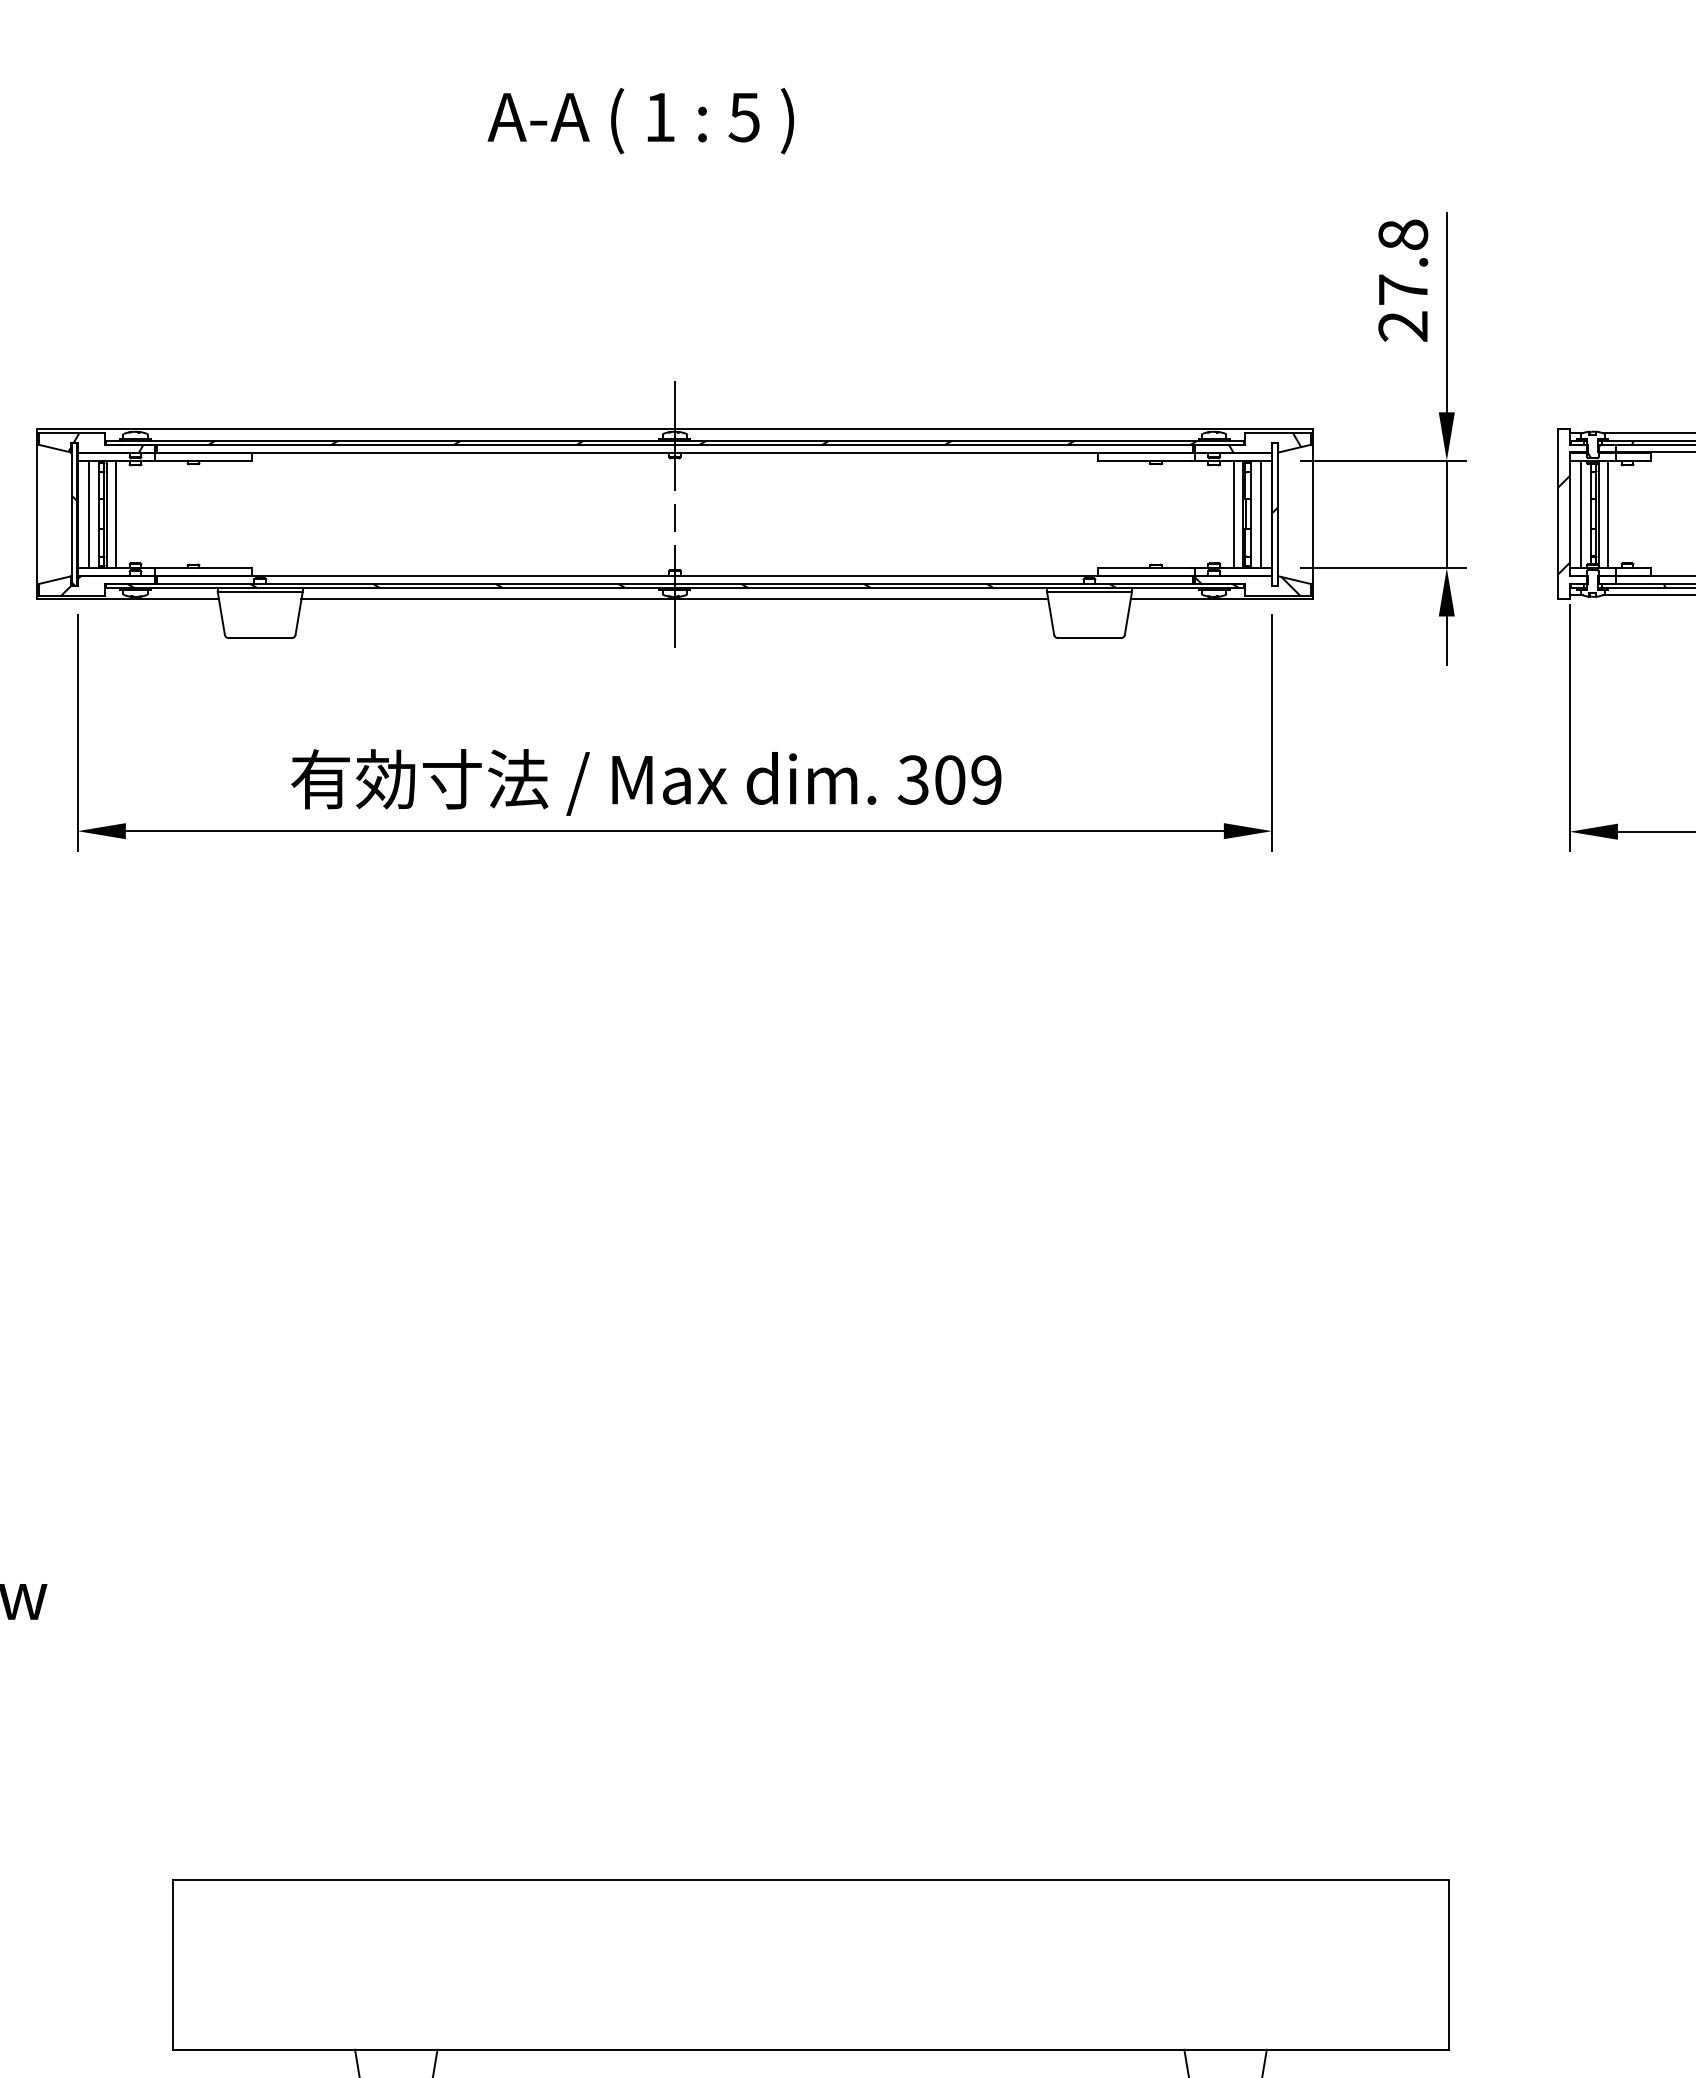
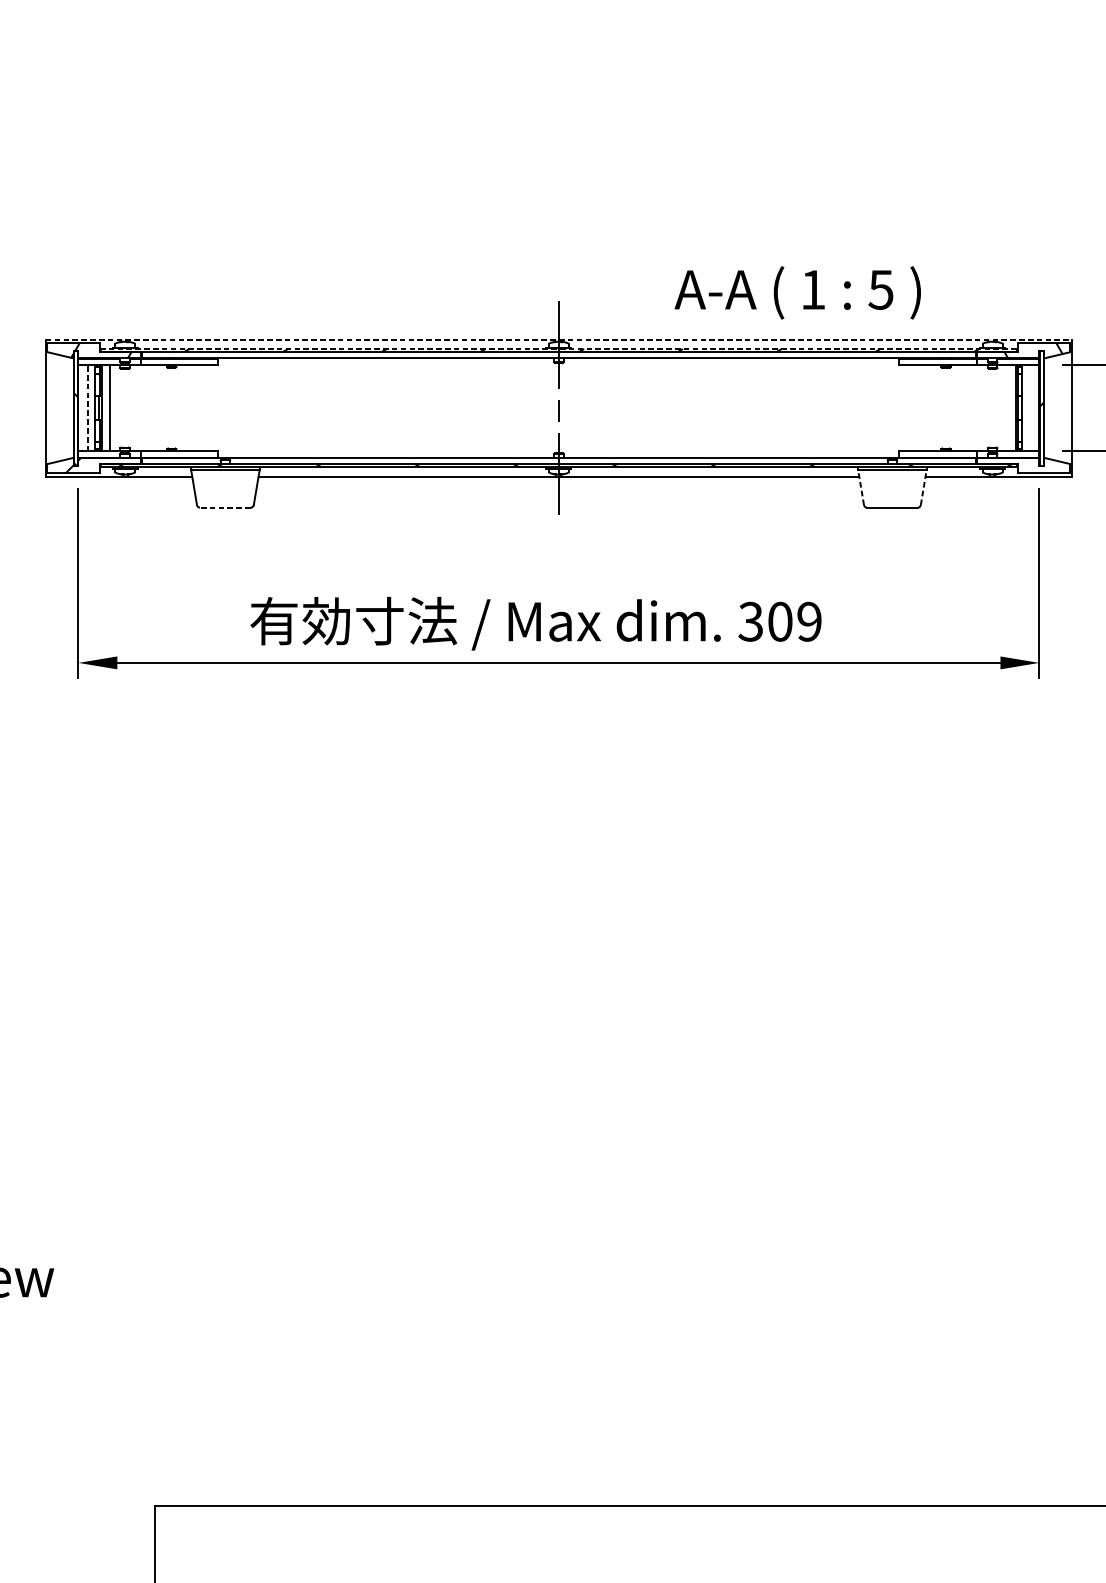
text: (640, 121) -> (797, 293), moved
line: (674, 429) -> (558, 339), solid -> dashed
line: (674, 440) -> (558, 348), solid -> dashed
line: (89, 514) -> (88, 408), solid -> dashed
line: (1233, 514) -> (1008, 408), removed
line: (1260, 514) -> (1029, 408), removed
hatch: (1247, 586) -> (1019, 466), removed
line: (1050, 613) -> (861, 487), solid -> dashed
line: (1128, 613) -> (923, 487), solid -> dashed
line: (260, 638) -> (225, 507), solid -> dashed

